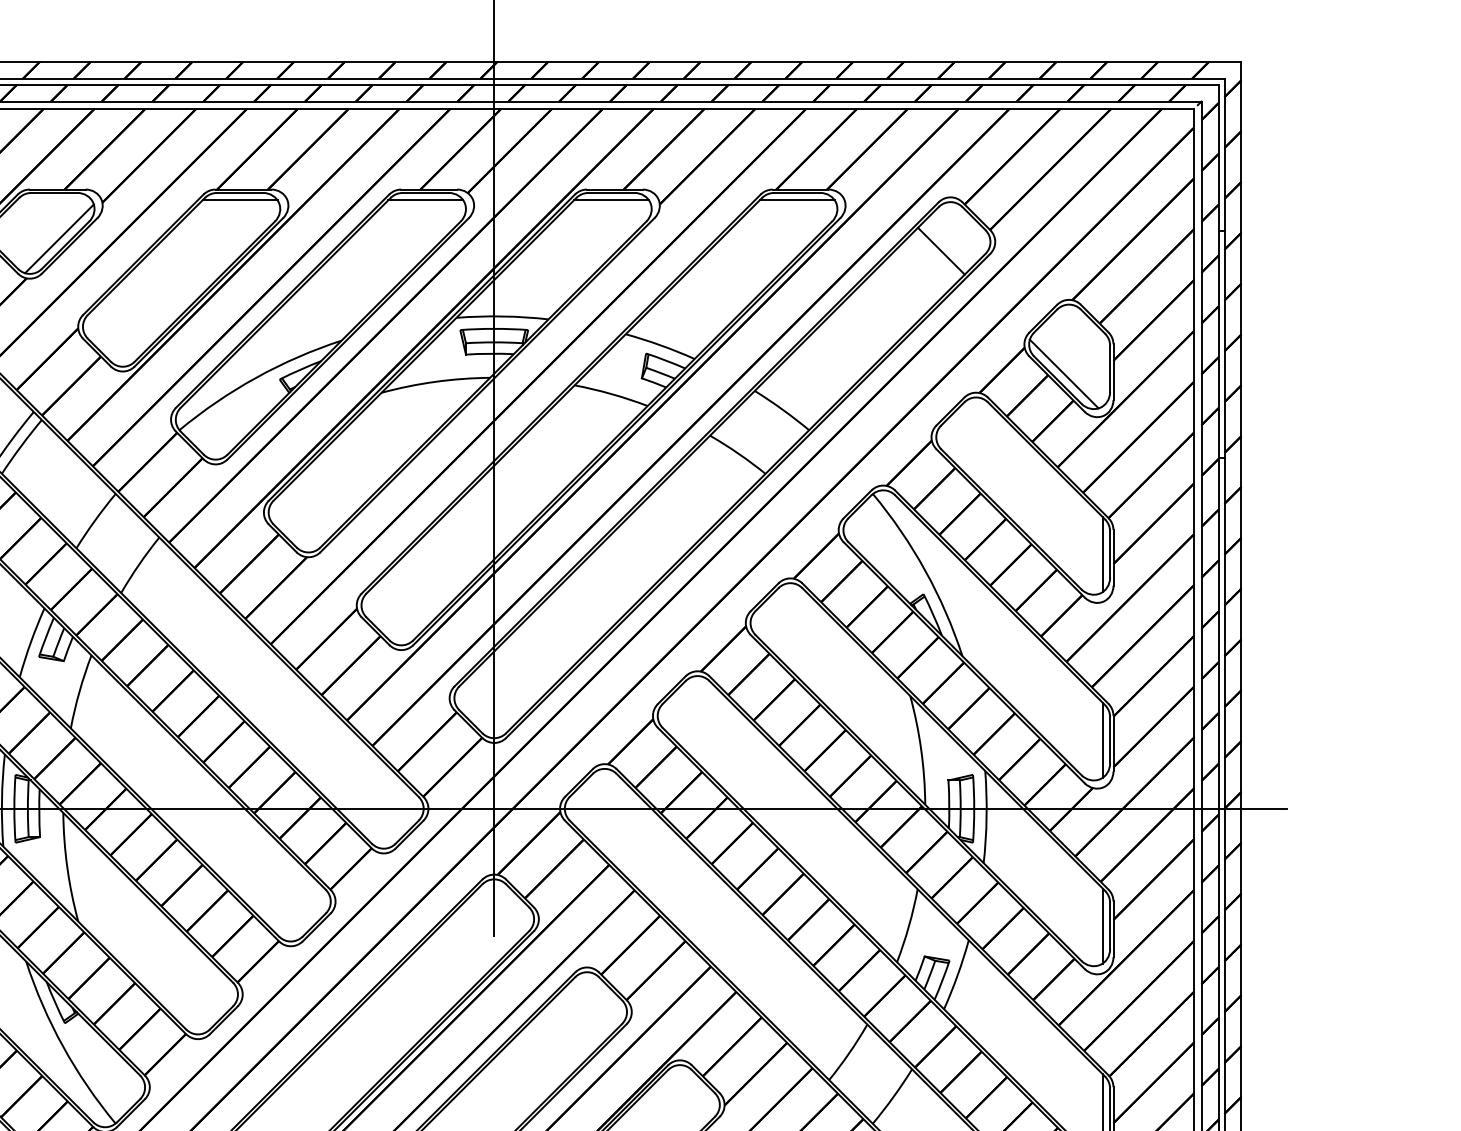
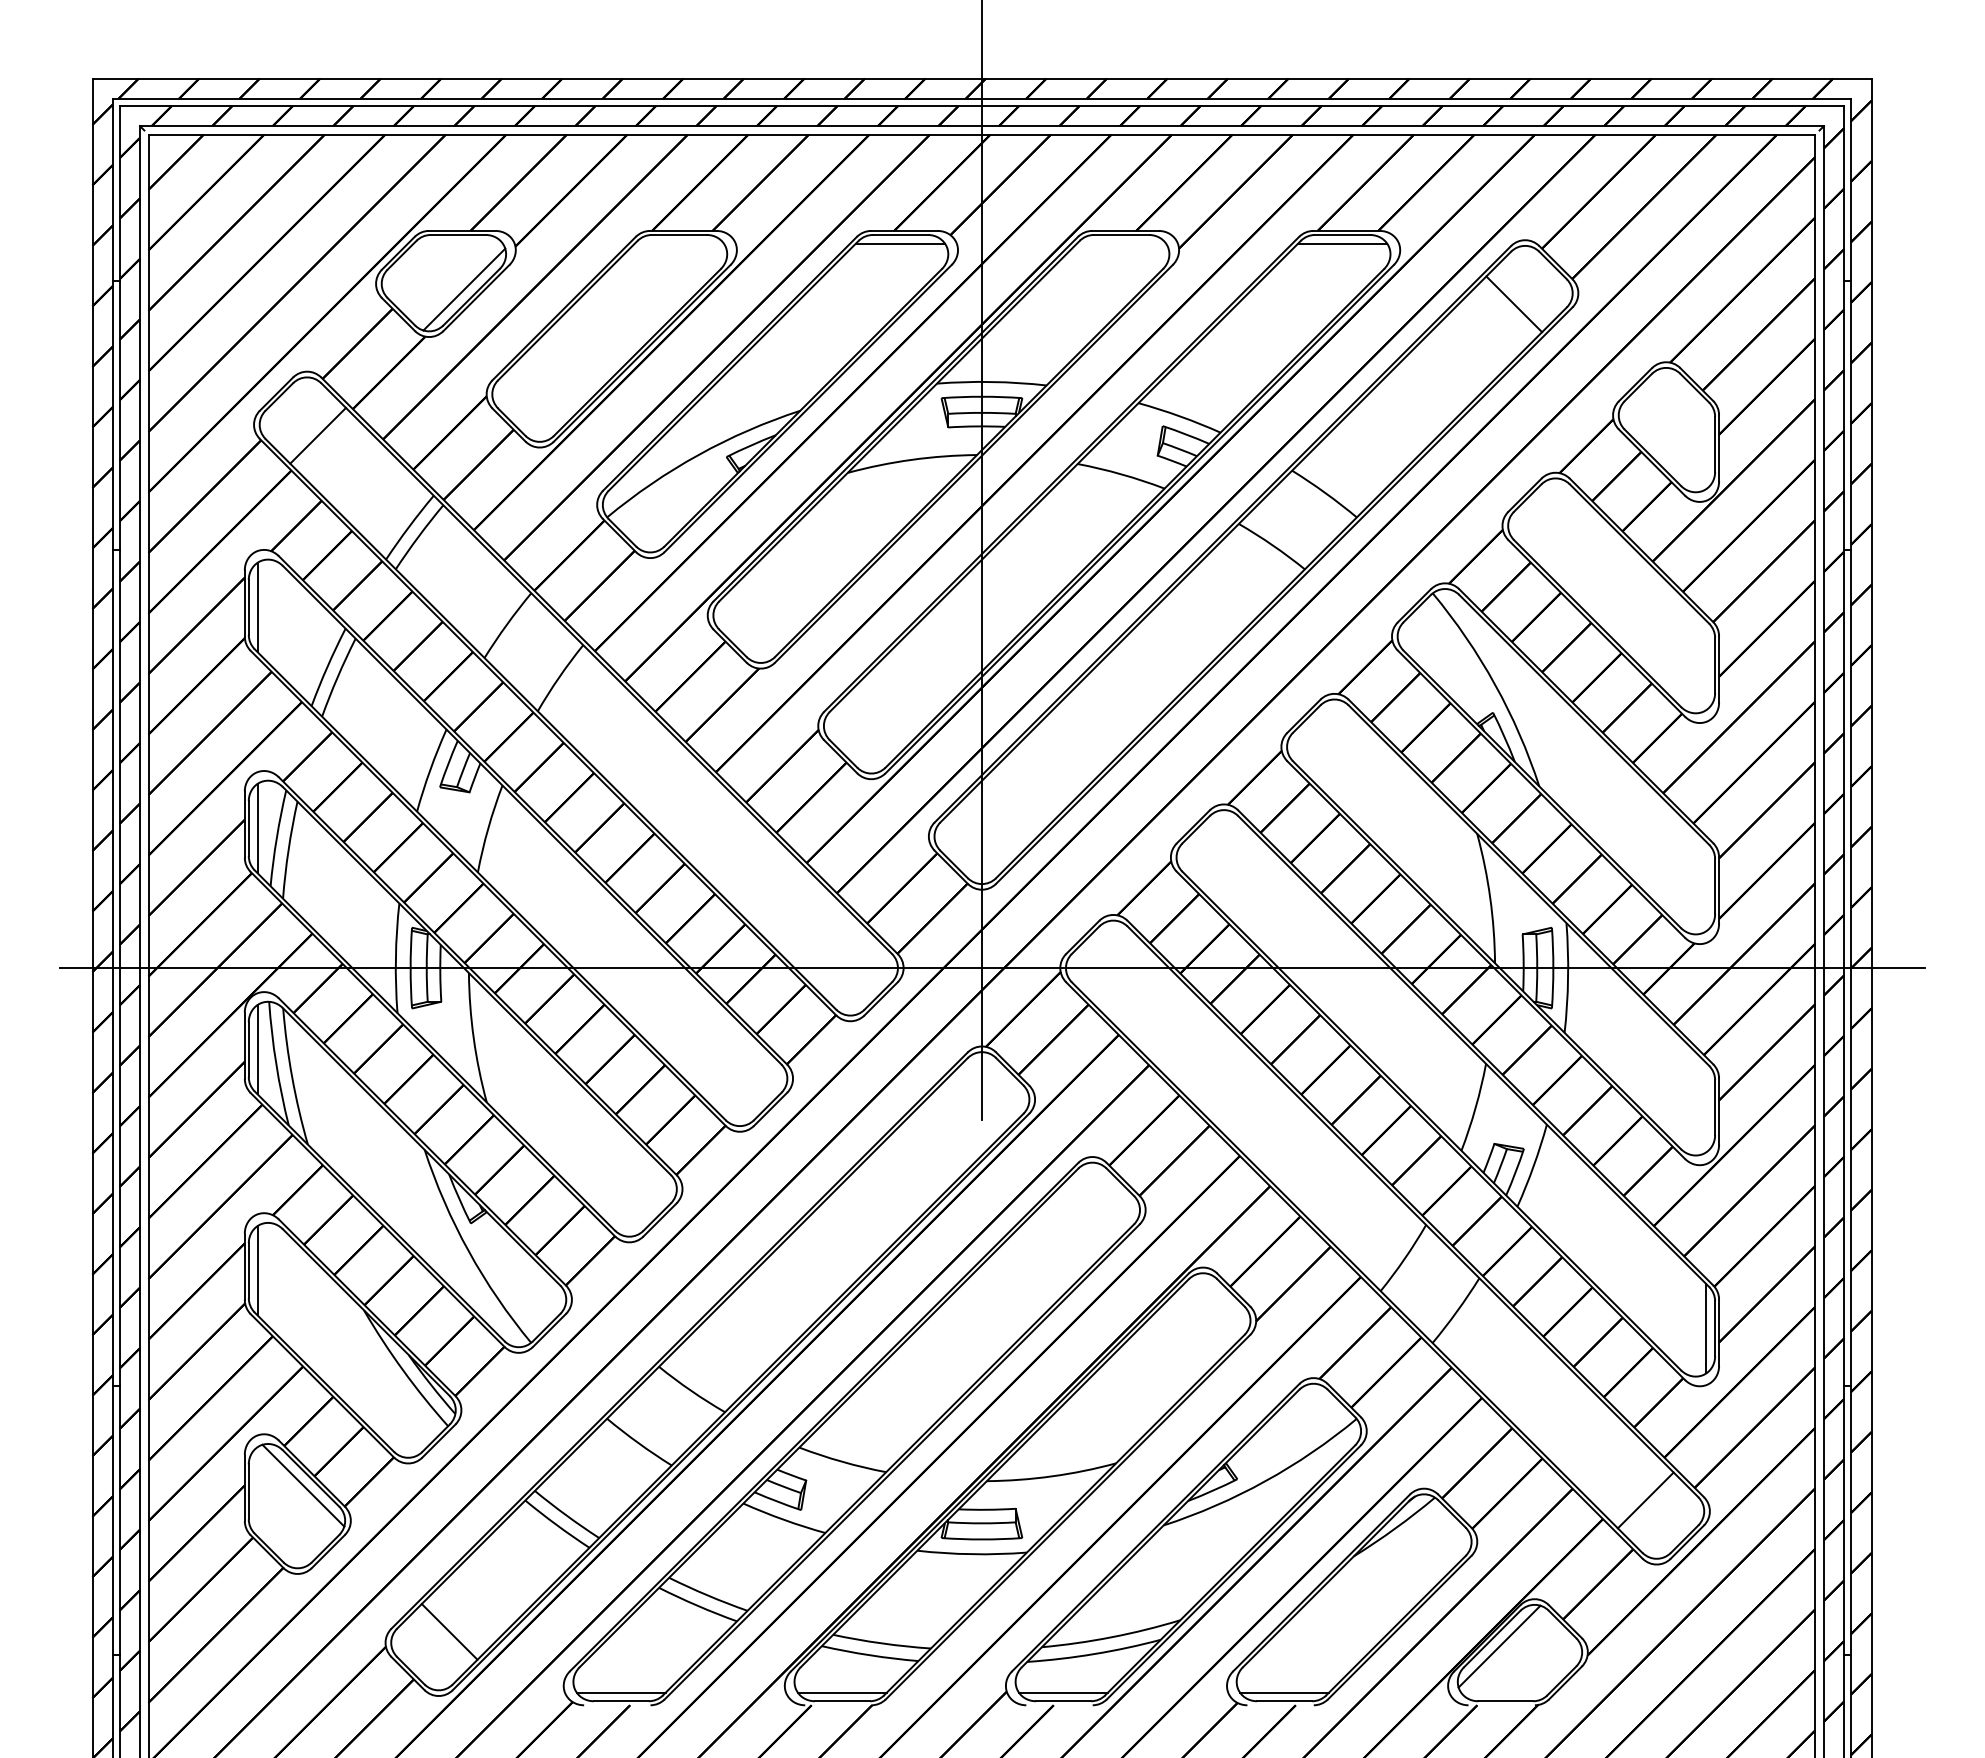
line: (239, 200) -> (678, 243), removed
line: (611, 200) -> (1121, 243), removed
line: (1064, 374) -> (1660, 450), removed
line: (1102, 554) -> (1706, 665), removed
line: (1102, 740) -> (1706, 886), removed
line: (1102, 925) -> (1706, 1107), removed

